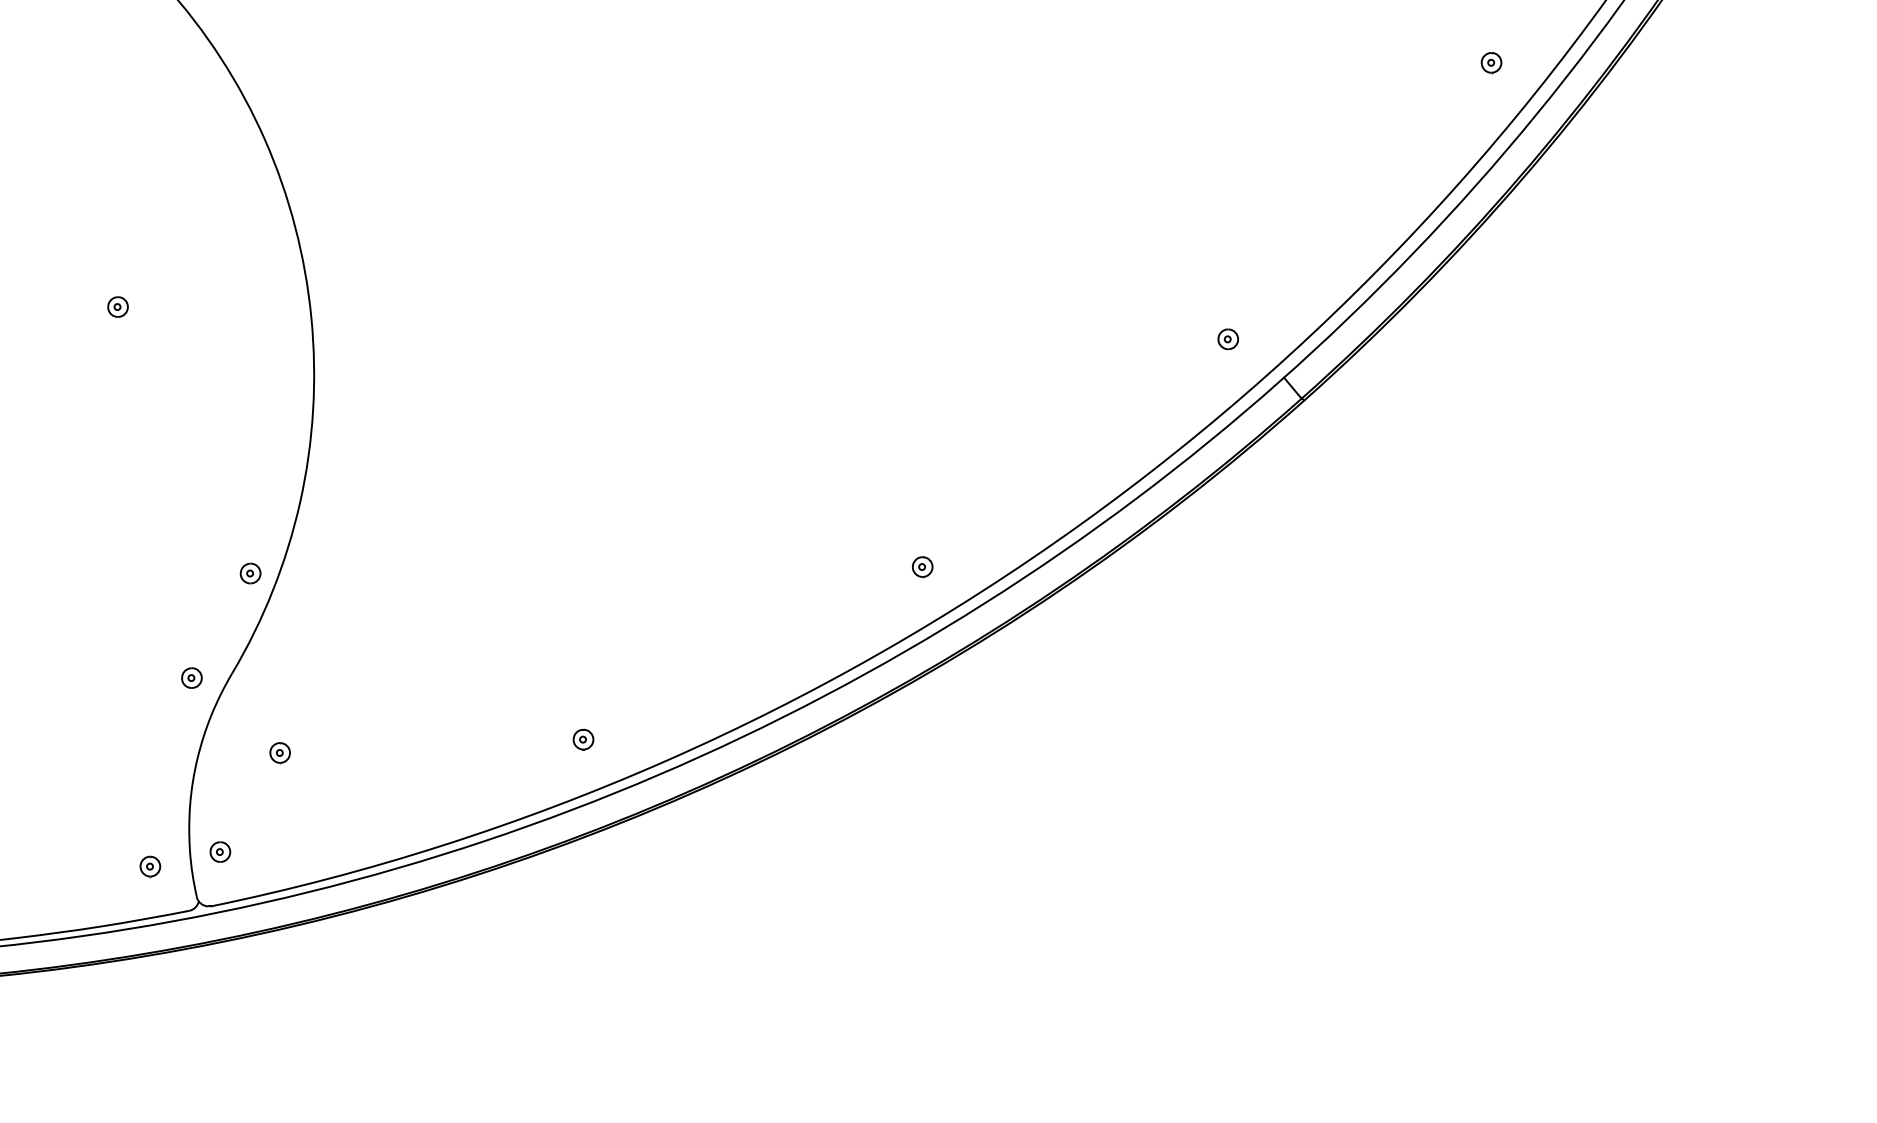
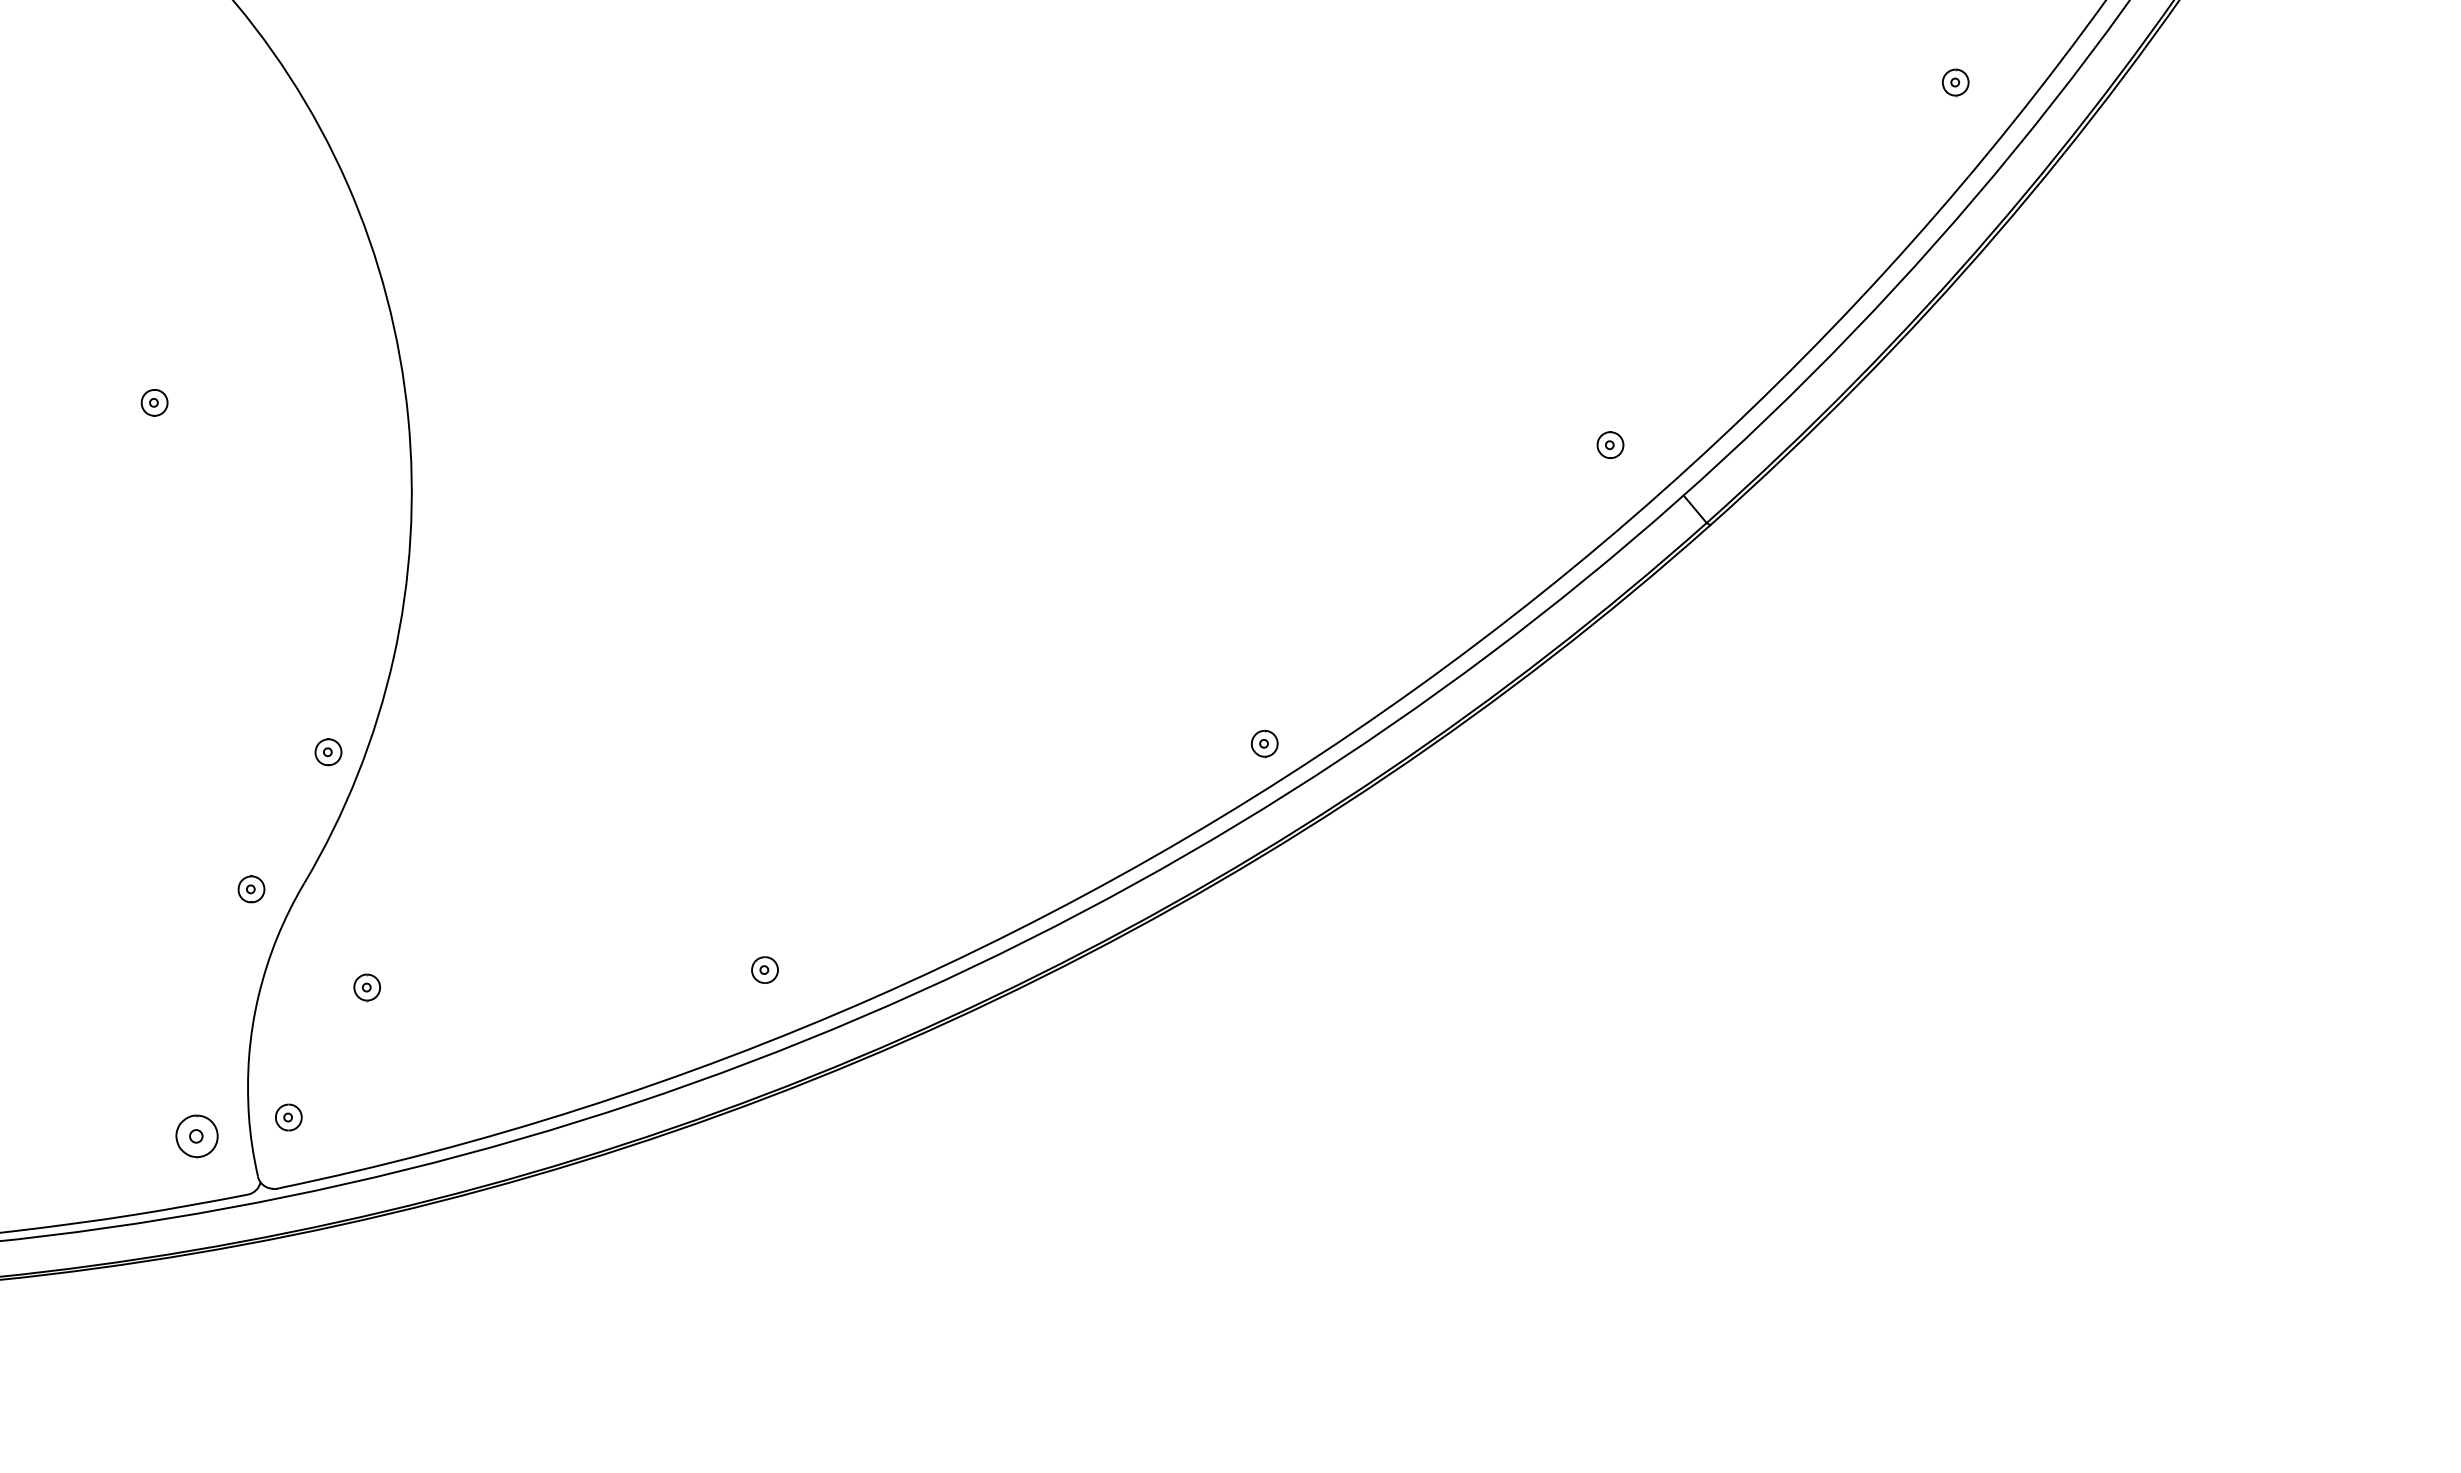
part: (922, 566) -> (1264, 743), moved
part: (149, 866) -> (196, 1136), size x1.6

